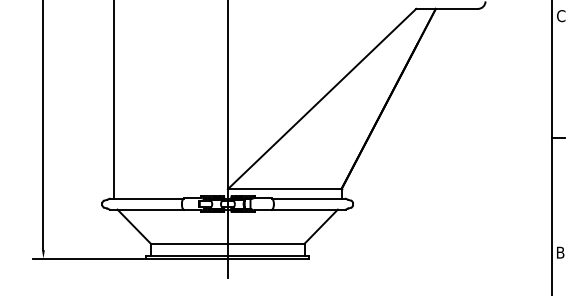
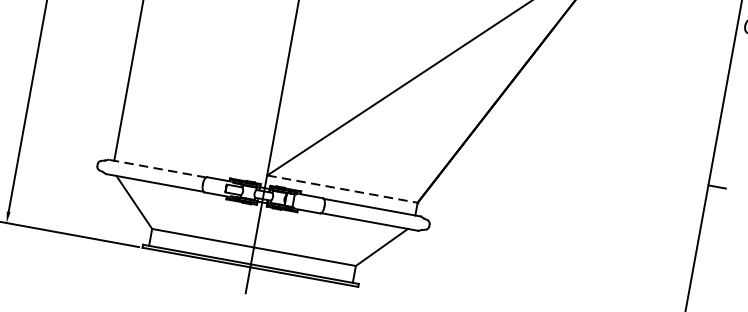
line: (284, 189) -> (342, 189), solid -> dashed
line: (146, 198) -> (157, 168), solid -> dashed

